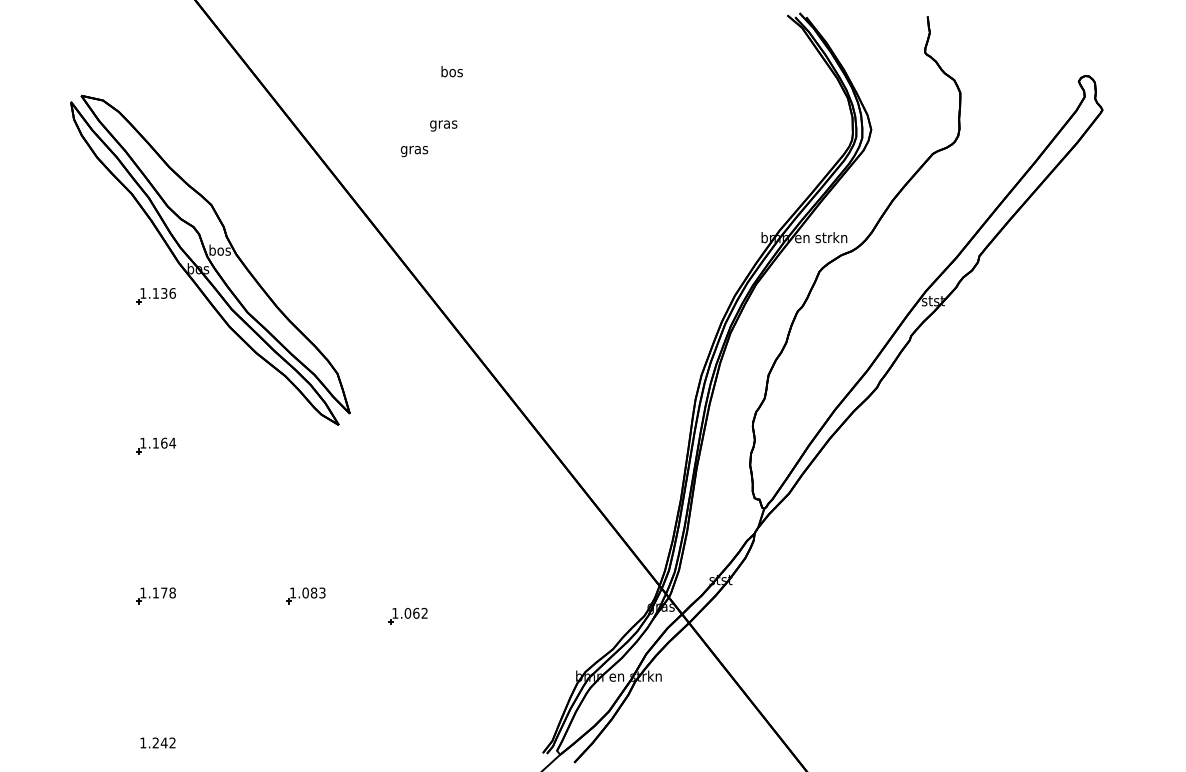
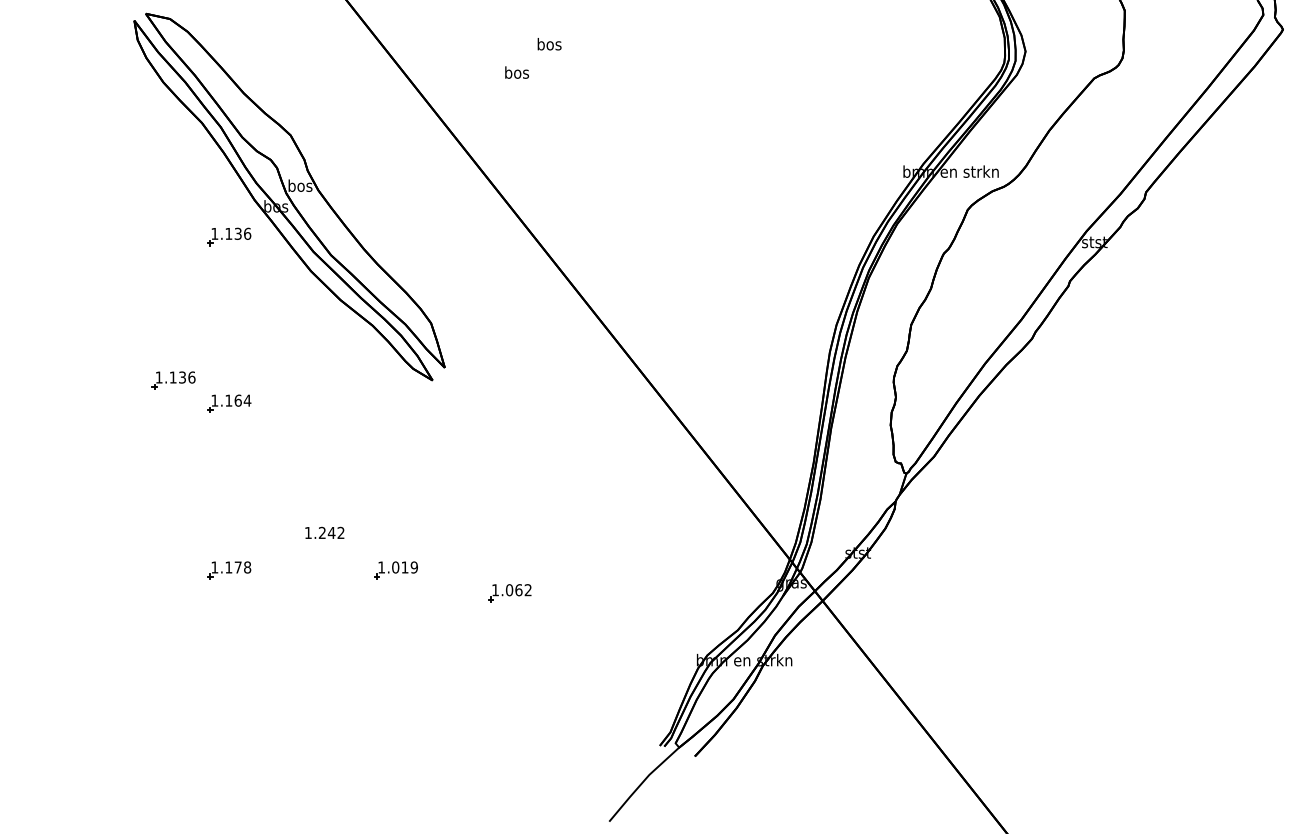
text: (443, 124) -> (549, 45), gras -> bos
text: (414, 150) -> (516, 74), gras -> bos
part: (105, 425) -> (172, 380), added
text: (317, 592) -> (408, 566), 1.083 -> 1.019
text: (157, 742) -> (324, 532), moved

